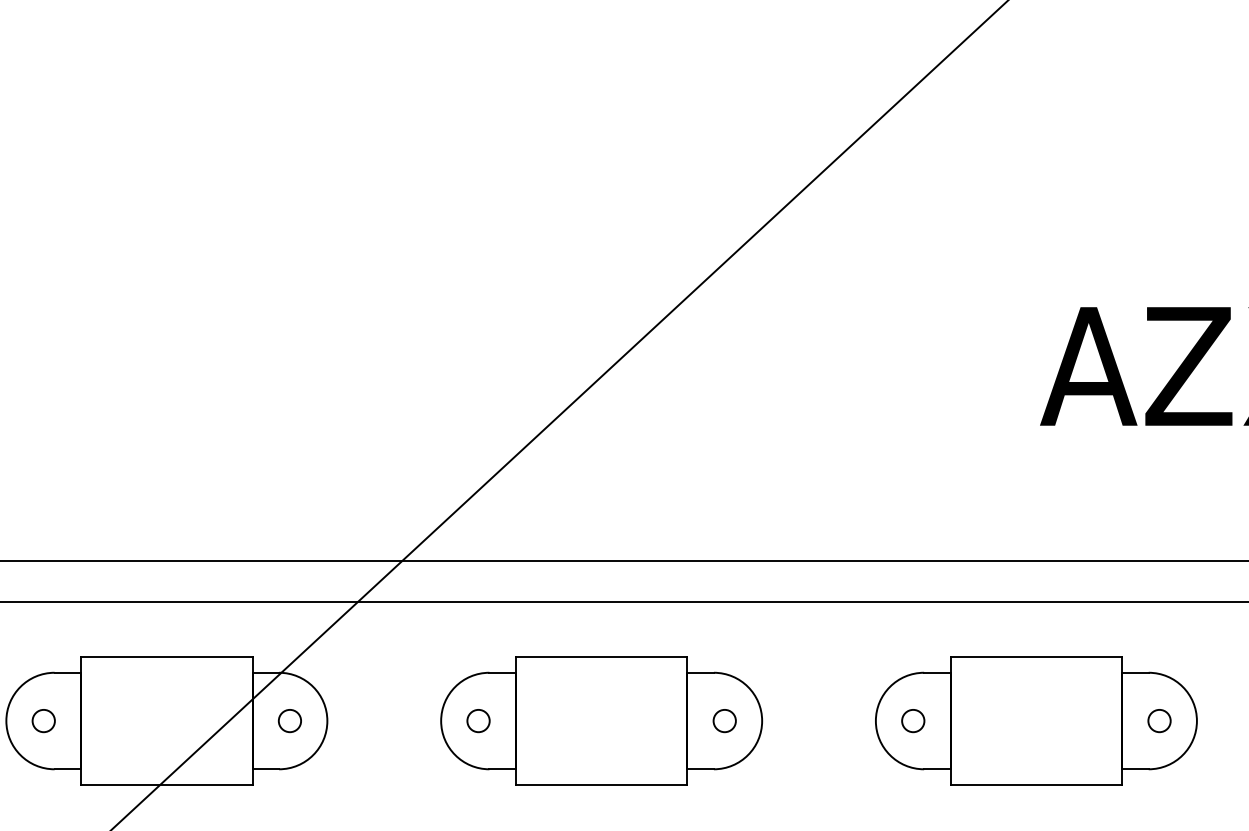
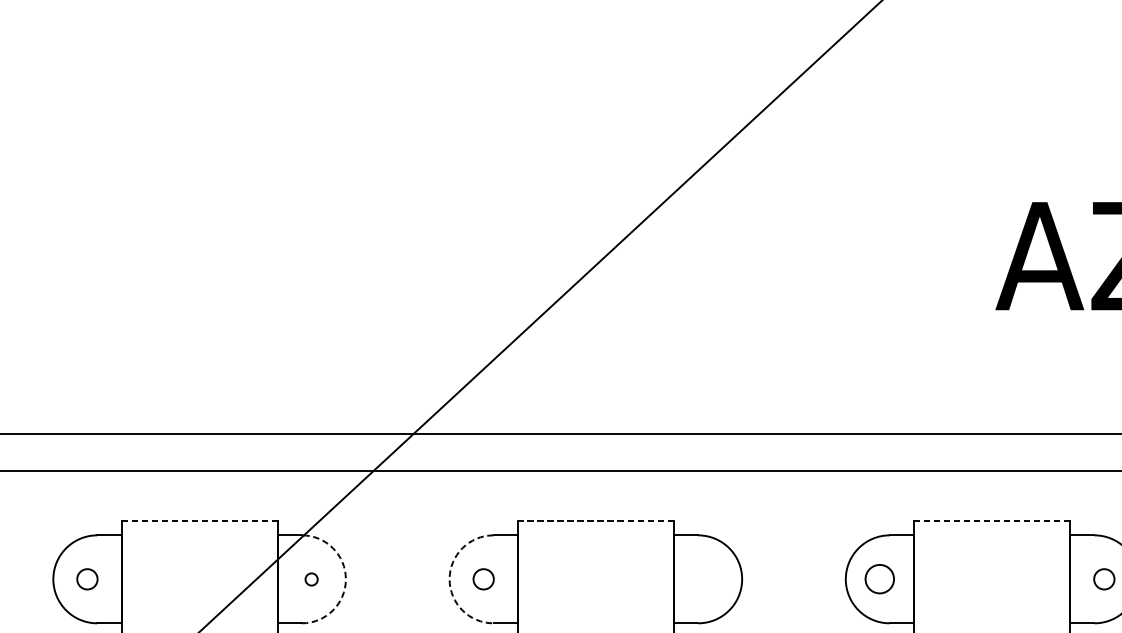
line: (166, 657) -> (199, 521), solid -> dashed
line: (601, 657) -> (595, 521), solid -> dashed
line: (1036, 657) -> (992, 521), solid -> dashed
circle: (289, 721) -> (311, 579), size x0.6
arc: (327, 721) -> (346, 579), solid -> dashed
arc: (441, 721) -> (449, 579), solid -> dashed
circle: (724, 721) -> (707, 579), removed
circle: (913, 721) -> (880, 579), size x1.4

